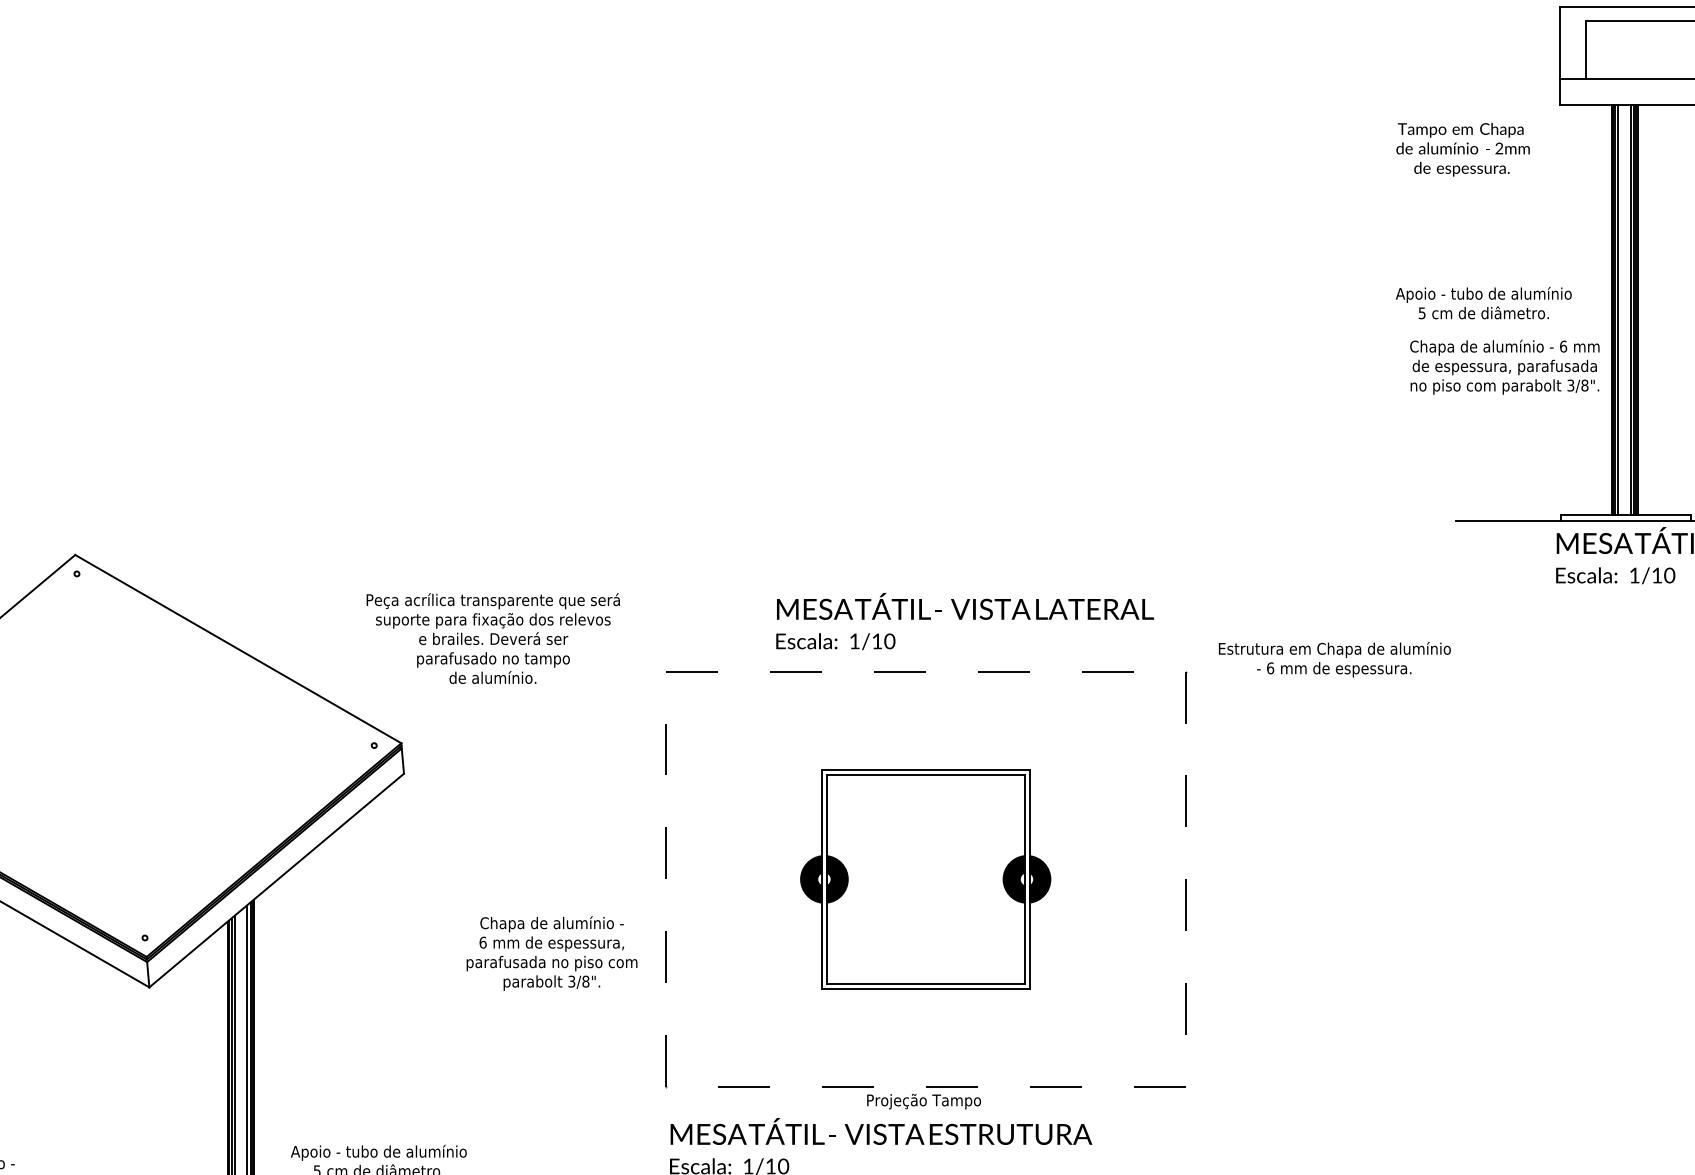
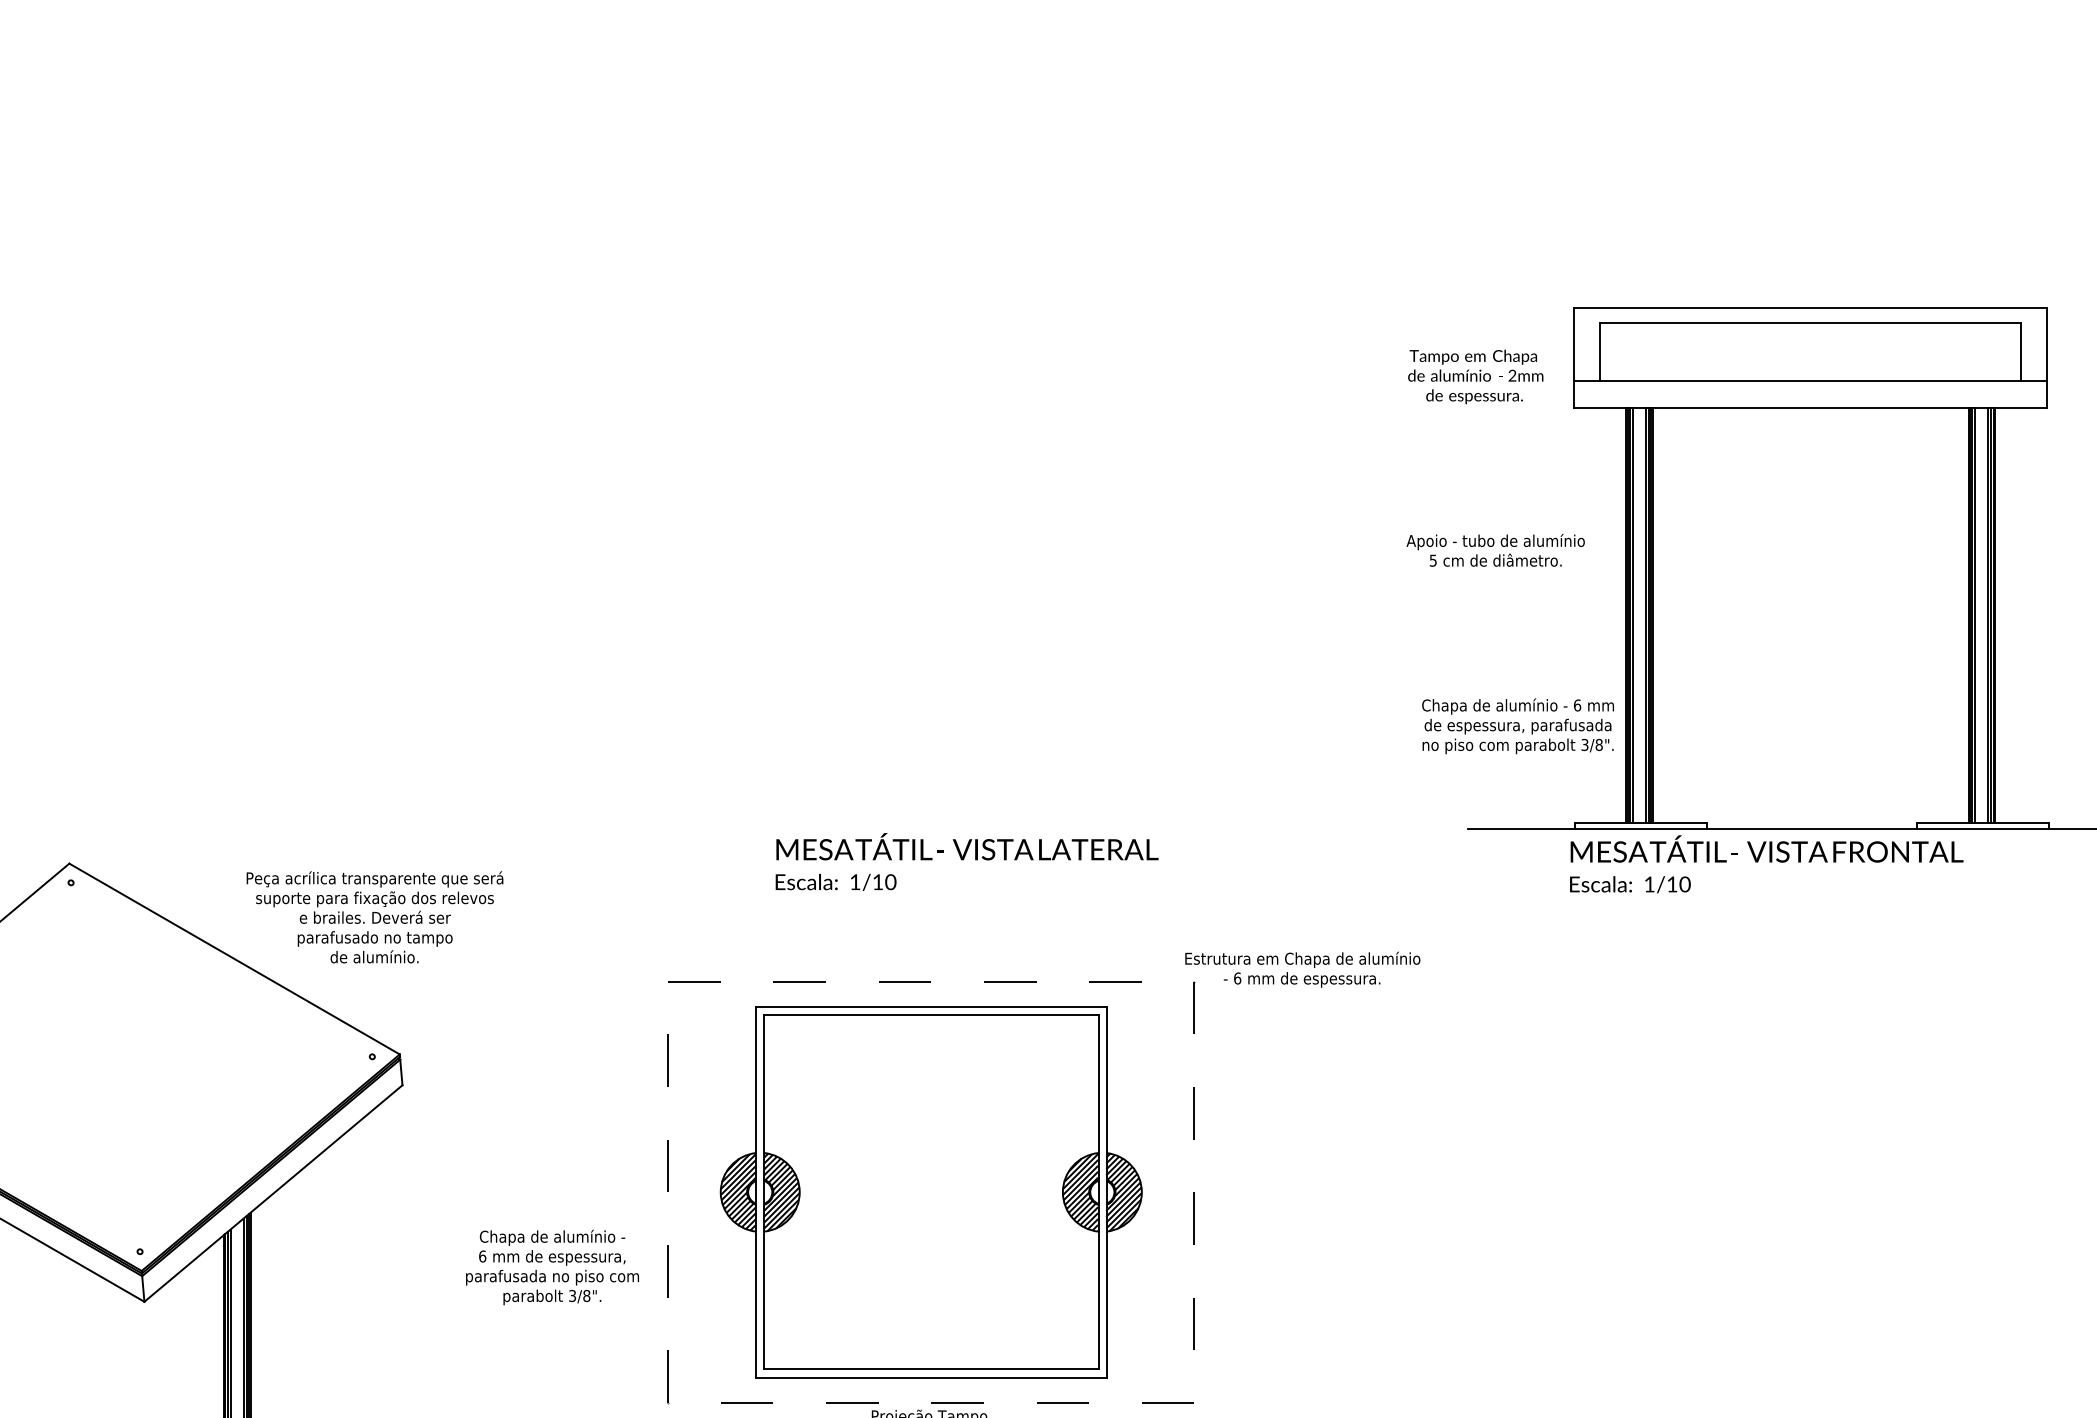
text: (1462, 149) -> (1475, 376), moved
text: (1483, 303) -> (1495, 550), moved
text: (1504, 367) -> (1517, 726), moved
text: (964, 620) -> (966, 861), moved
text: (492, 638) -> (374, 917), moved
text: (1334, 659) -> (1302, 969), moved
part: (925, 879) -> (930, 1192), size x1.67

